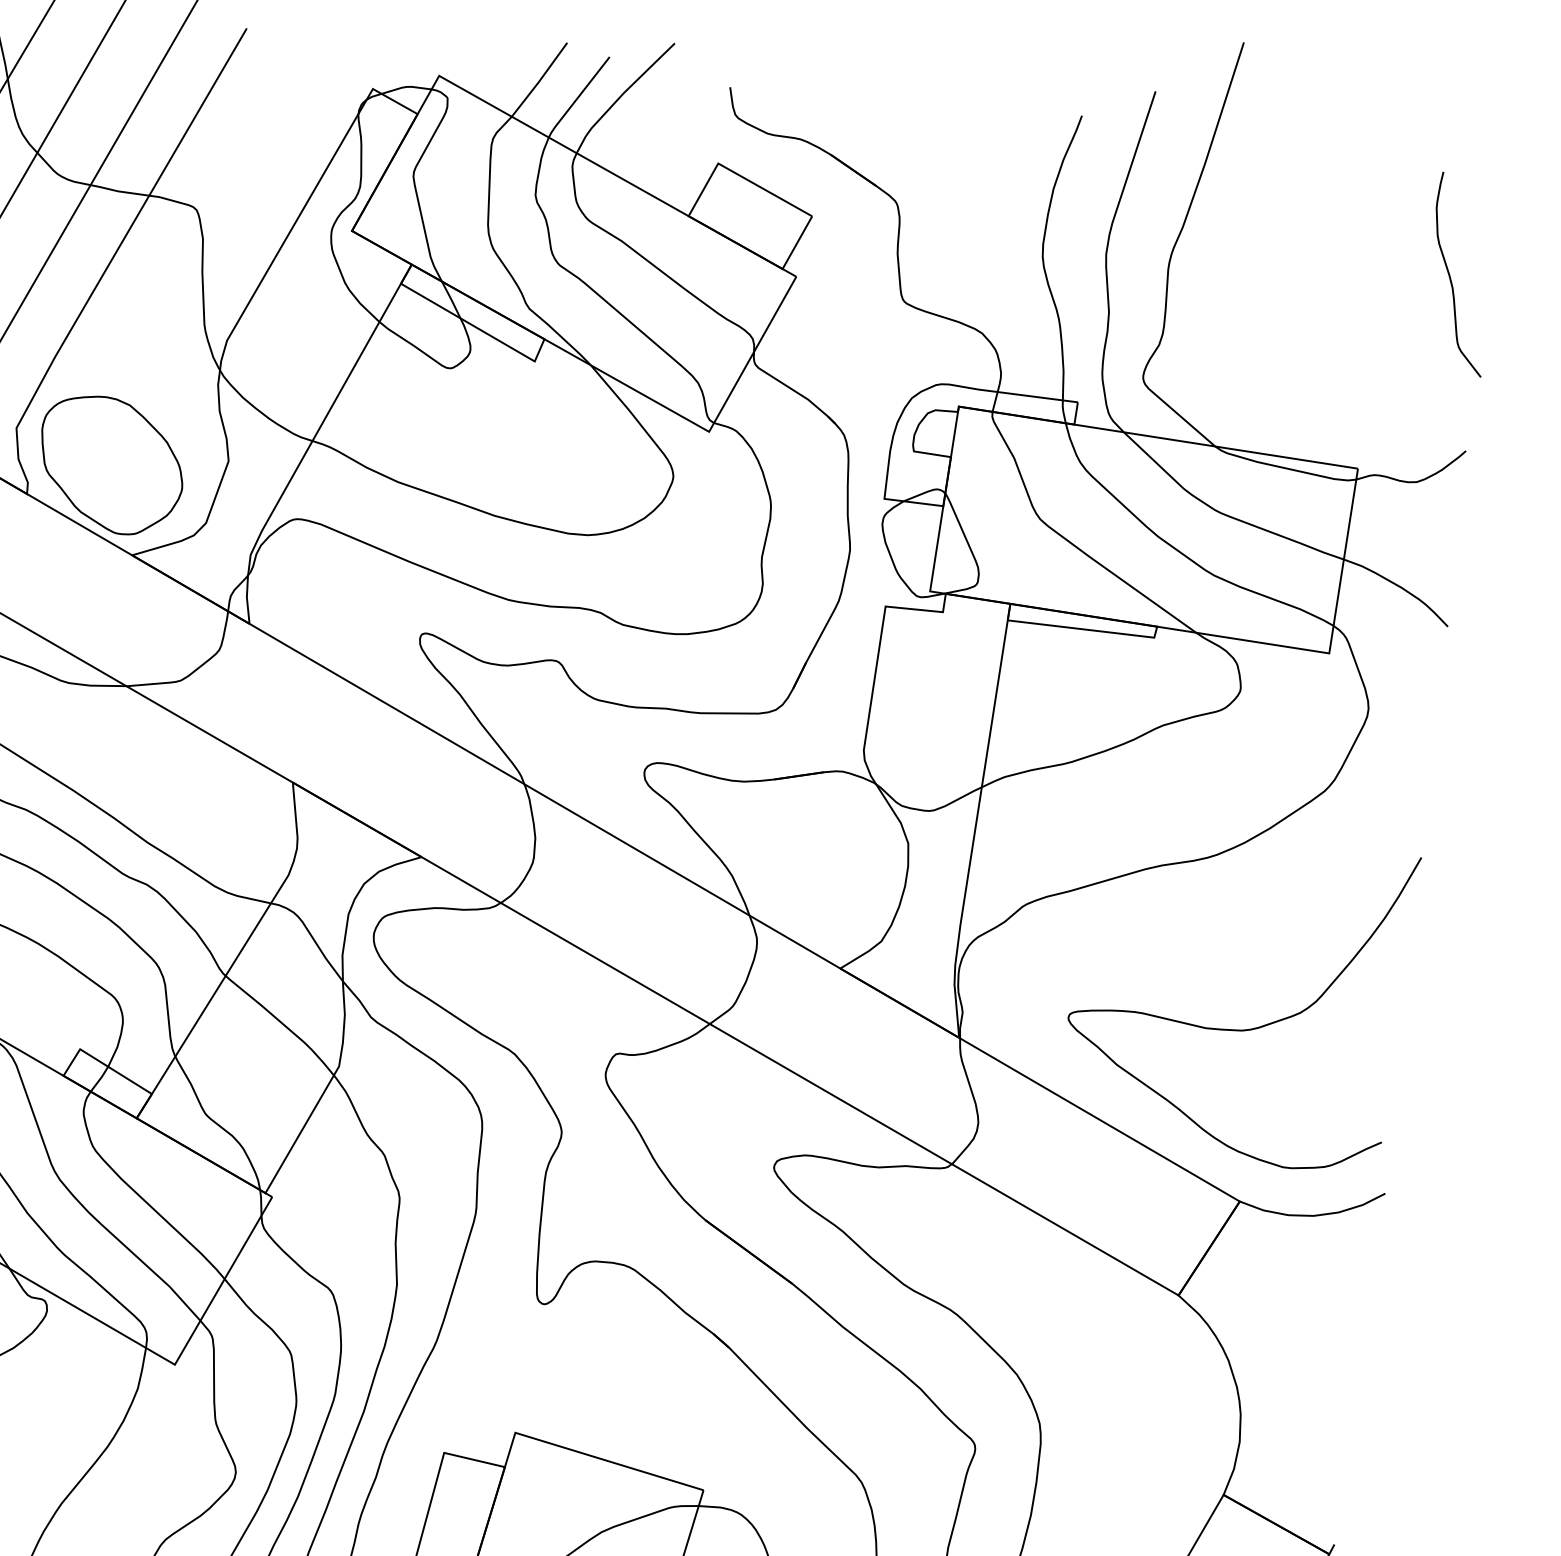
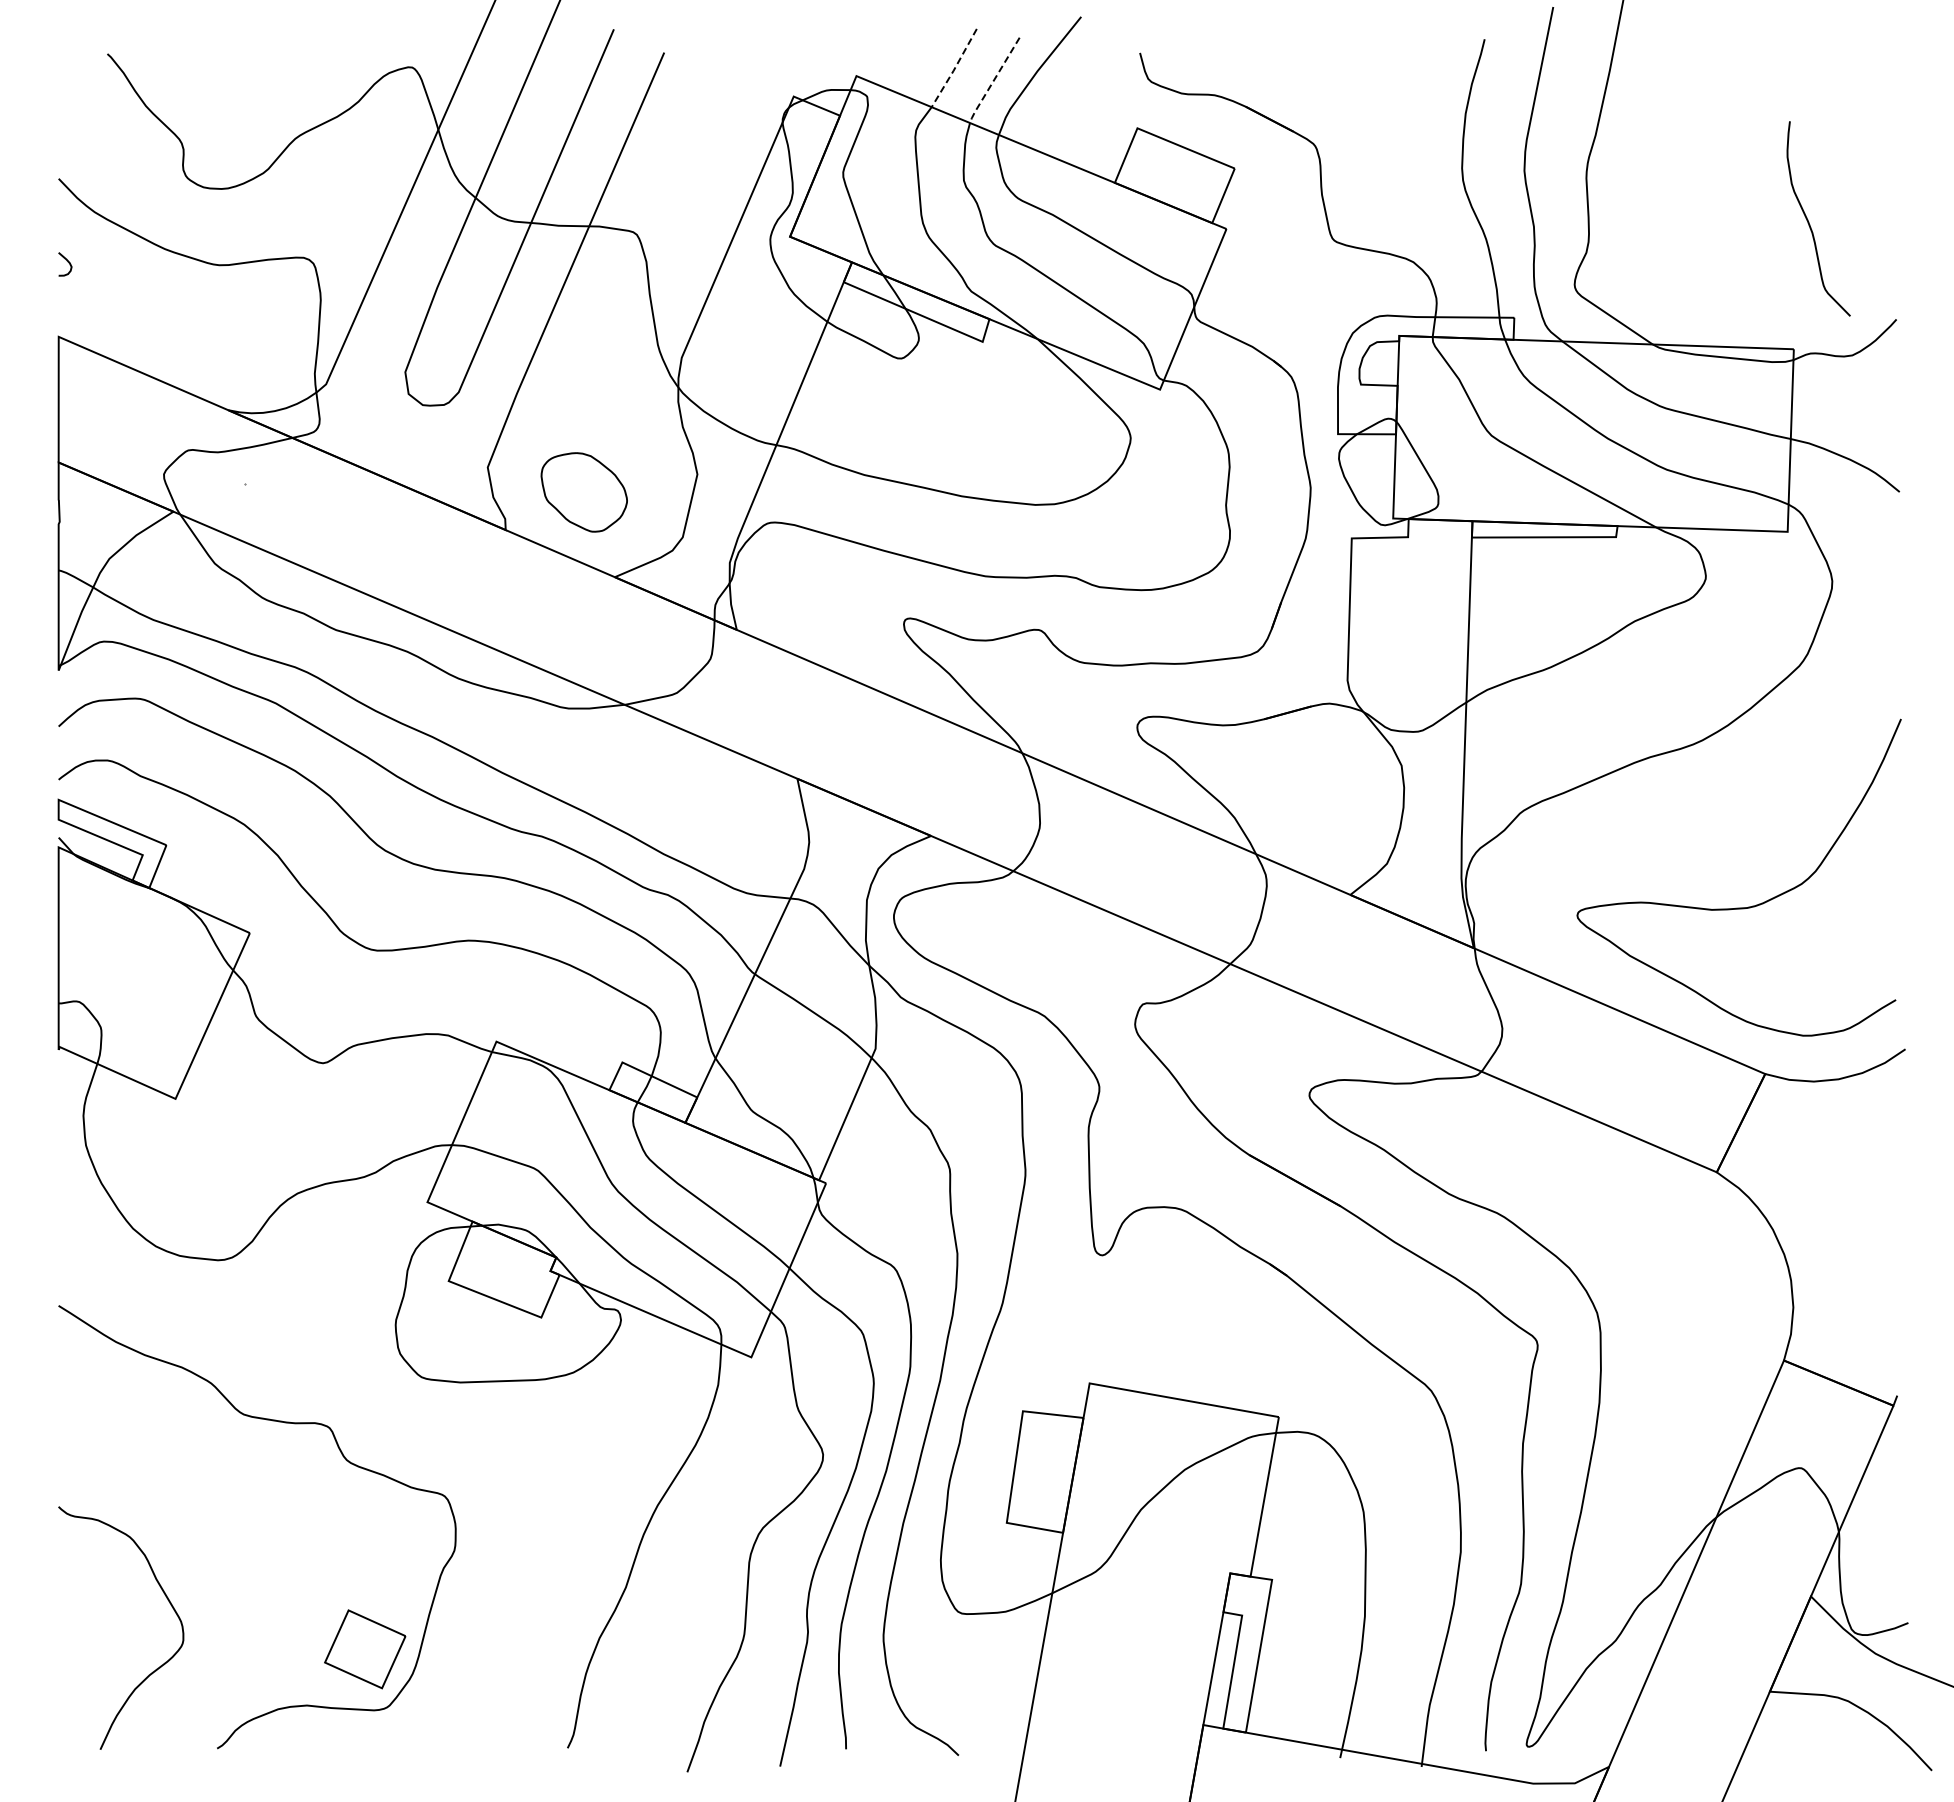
line: (539, 81) -> (954, 69), solid -> dashed
line: (577, 98) -> (993, 81), solid -> dashed
curve: (1450, 277) -> (1809, 222), moved
part: (111, 465) -> (584, 492), size x0.6

